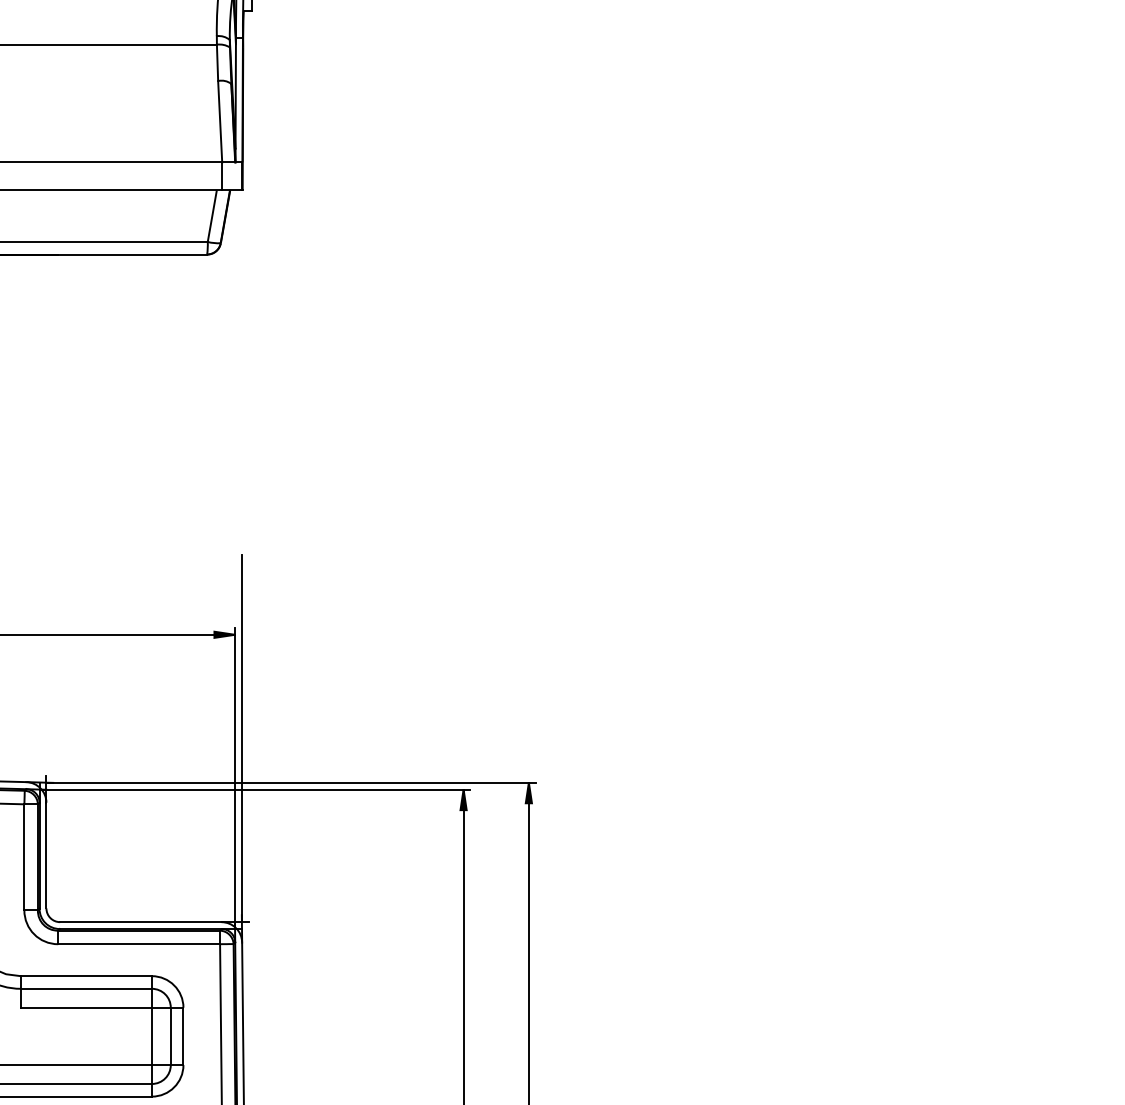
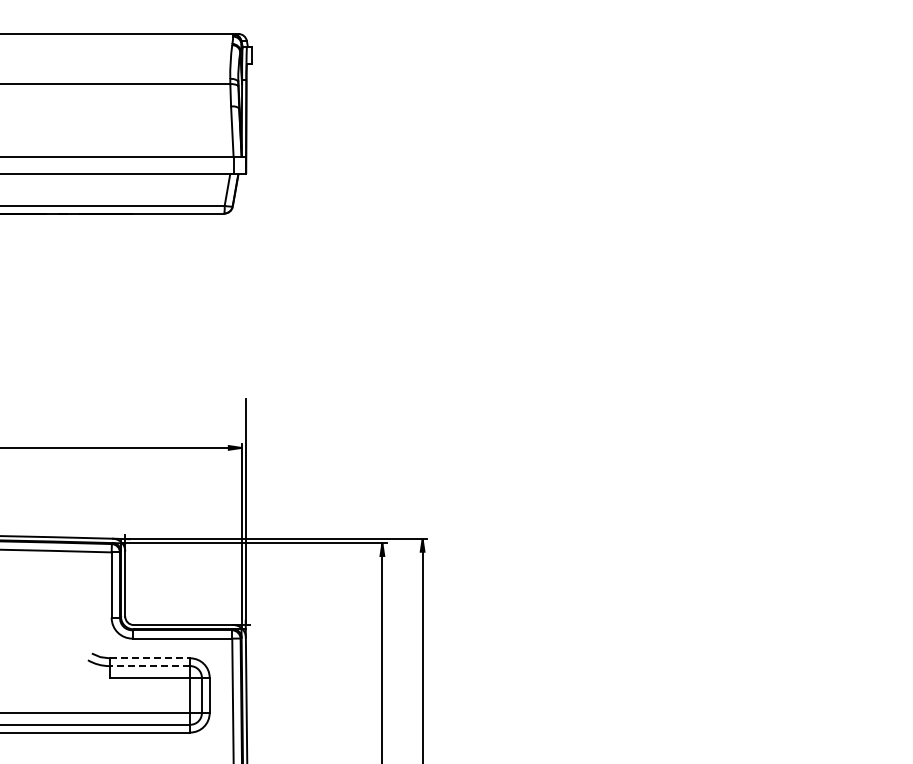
line: (87, 976) -> (150, 658), solid -> dashed
line: (85, 989) -> (149, 666), solid -> dashed

